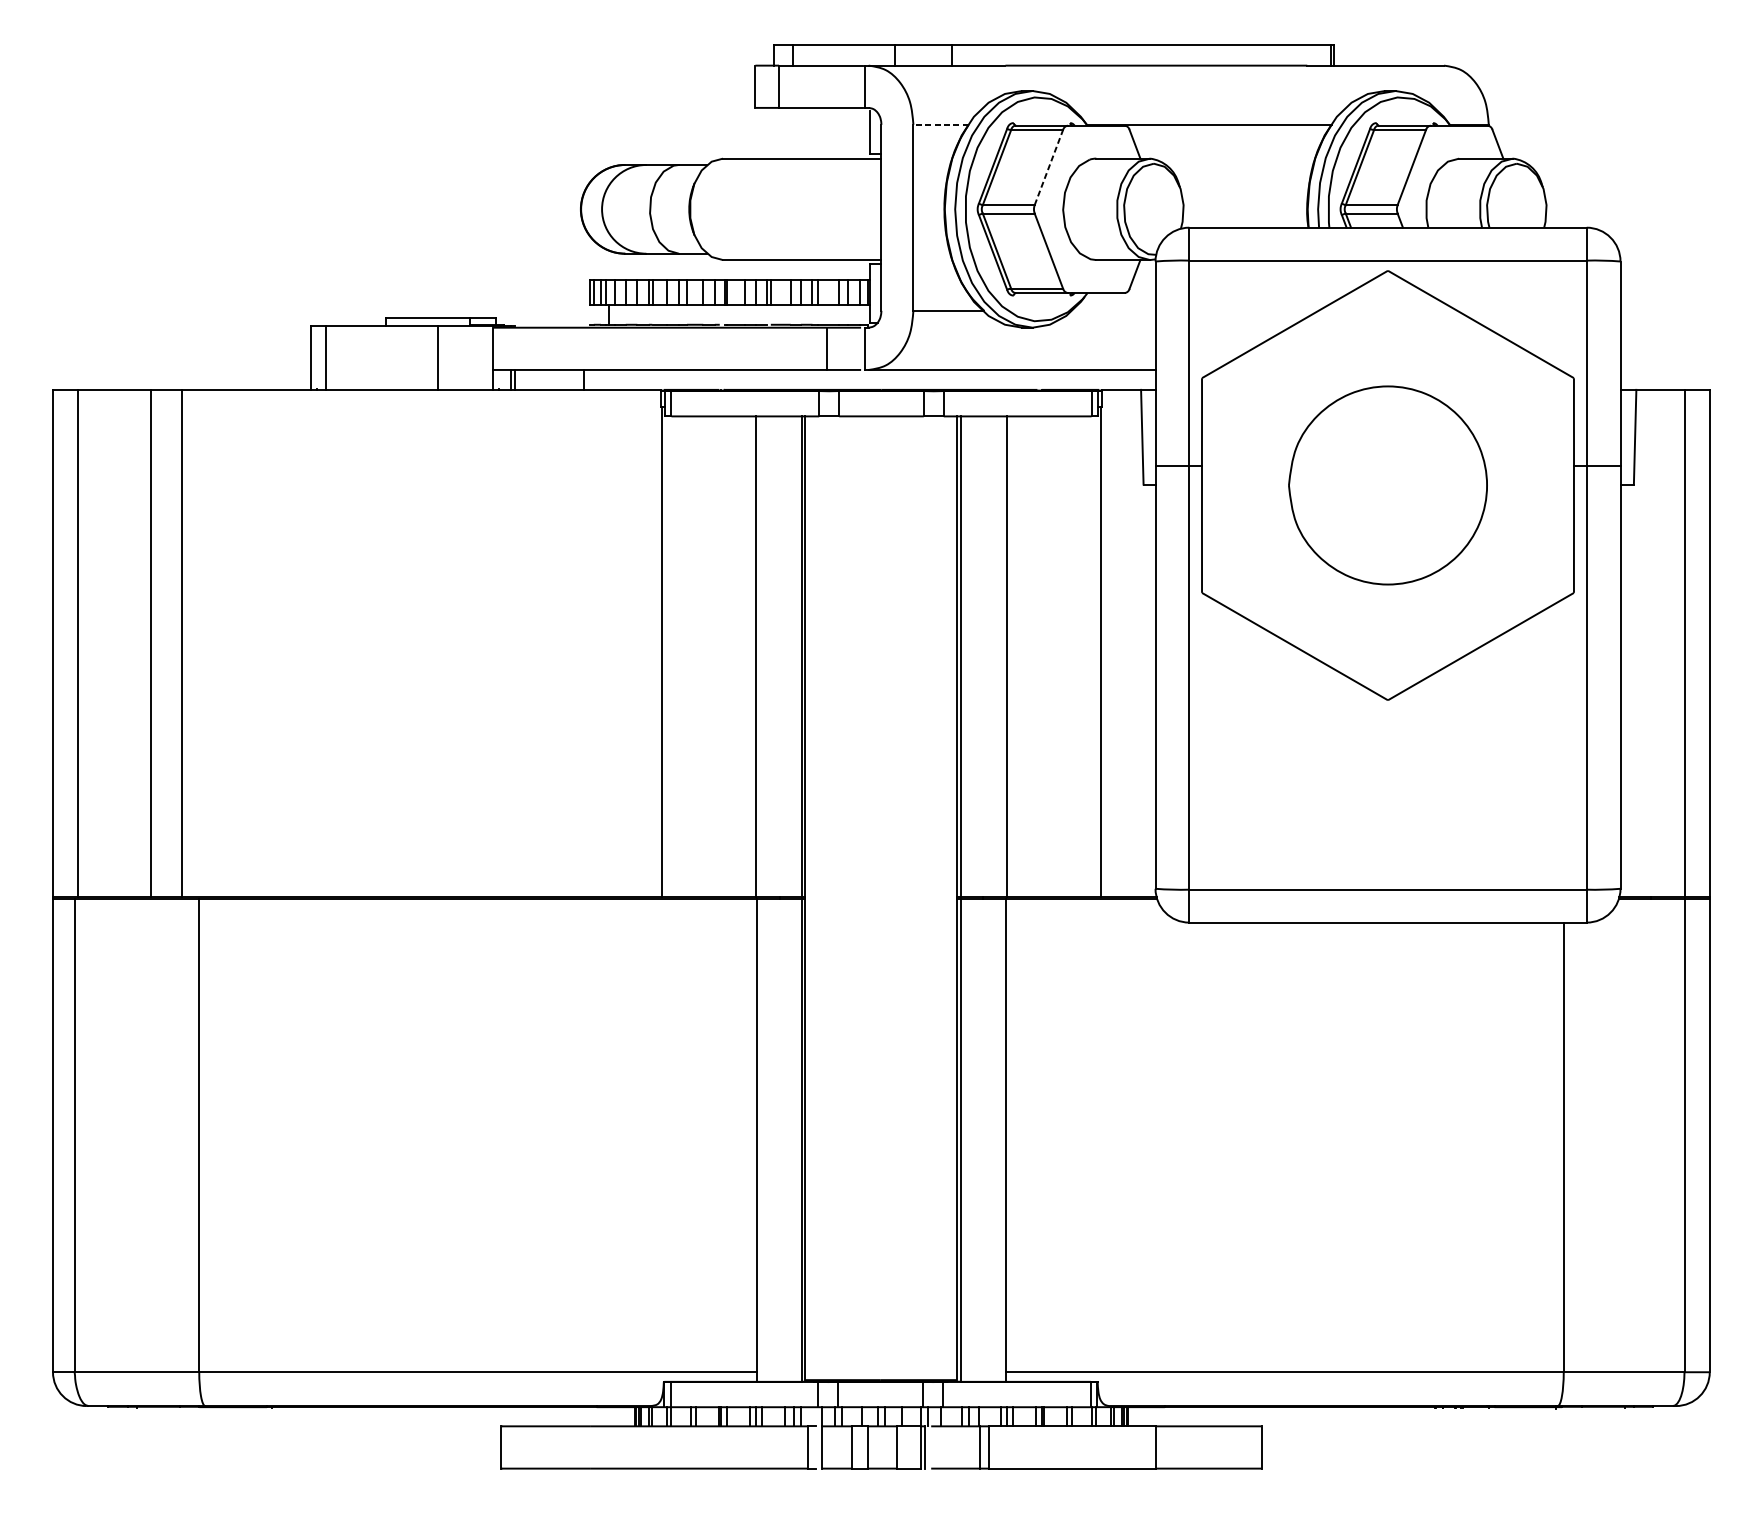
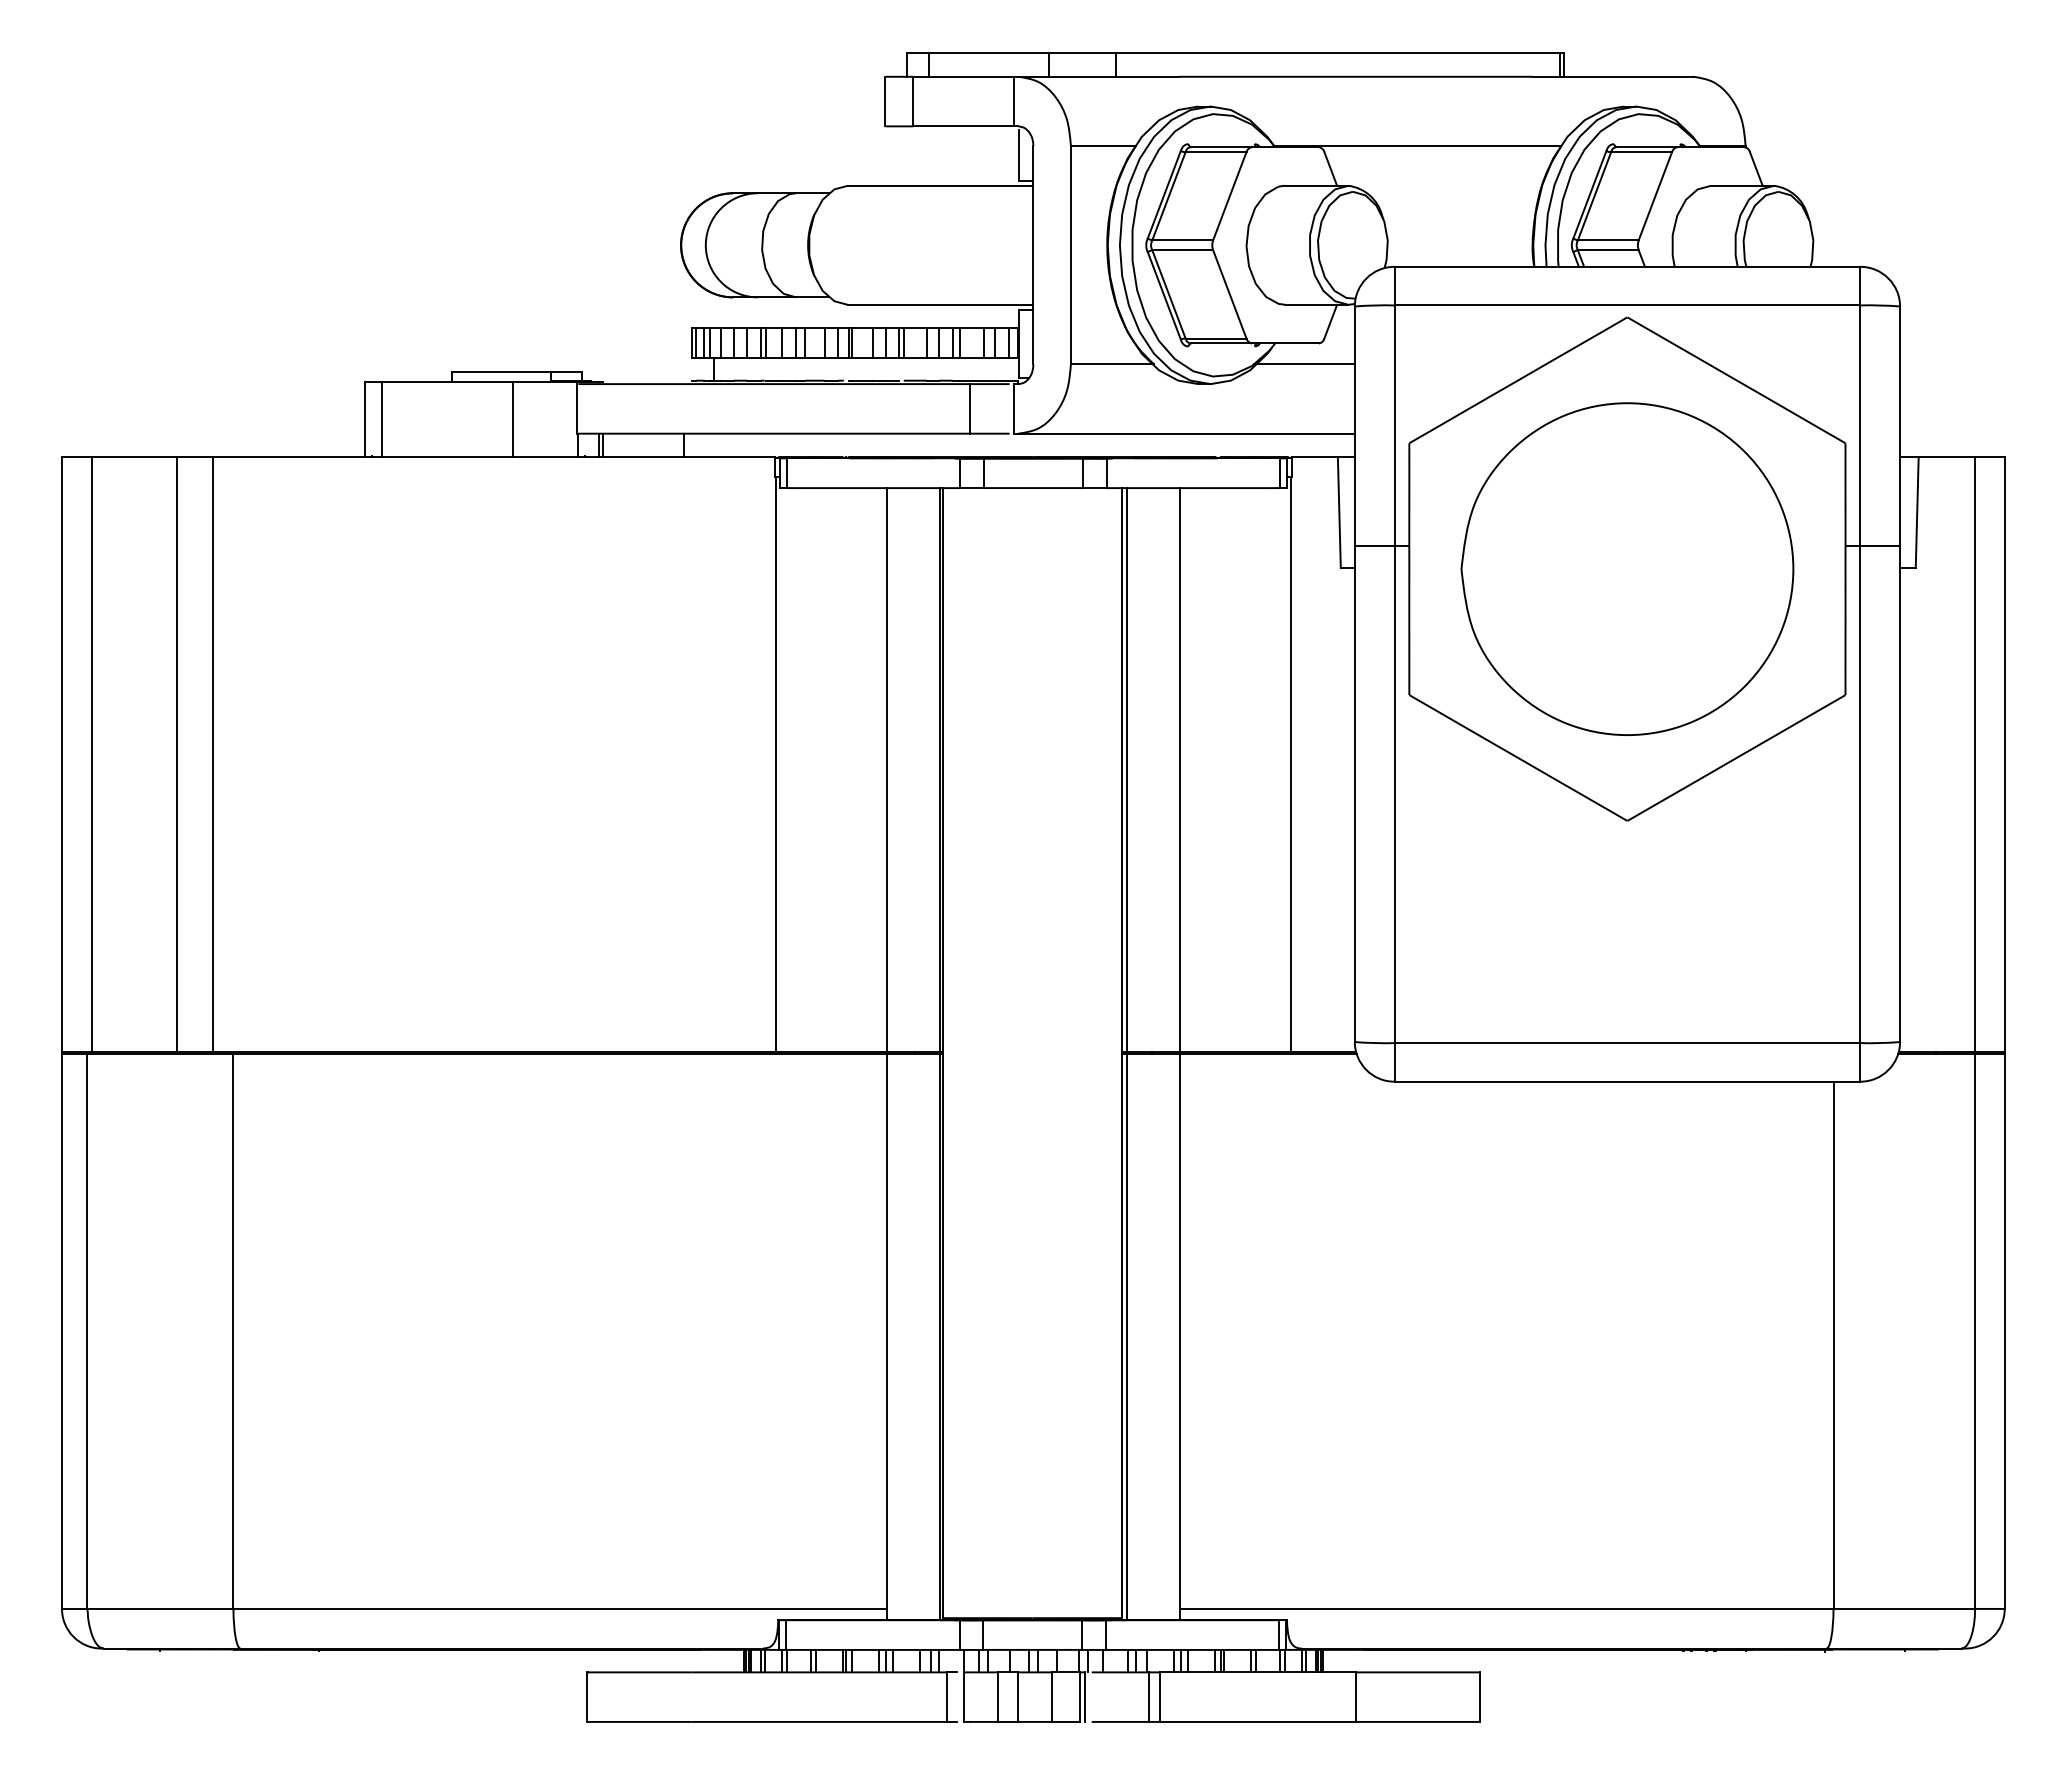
line: (940, 125) -> (1102, 146), dashed -> solid
line: (1048, 166) -> (1229, 195), dashed -> solid
line: (1112, 310) -> (1304, 364), added
part: (1388, 484) -> (1627, 568), size x1.43

